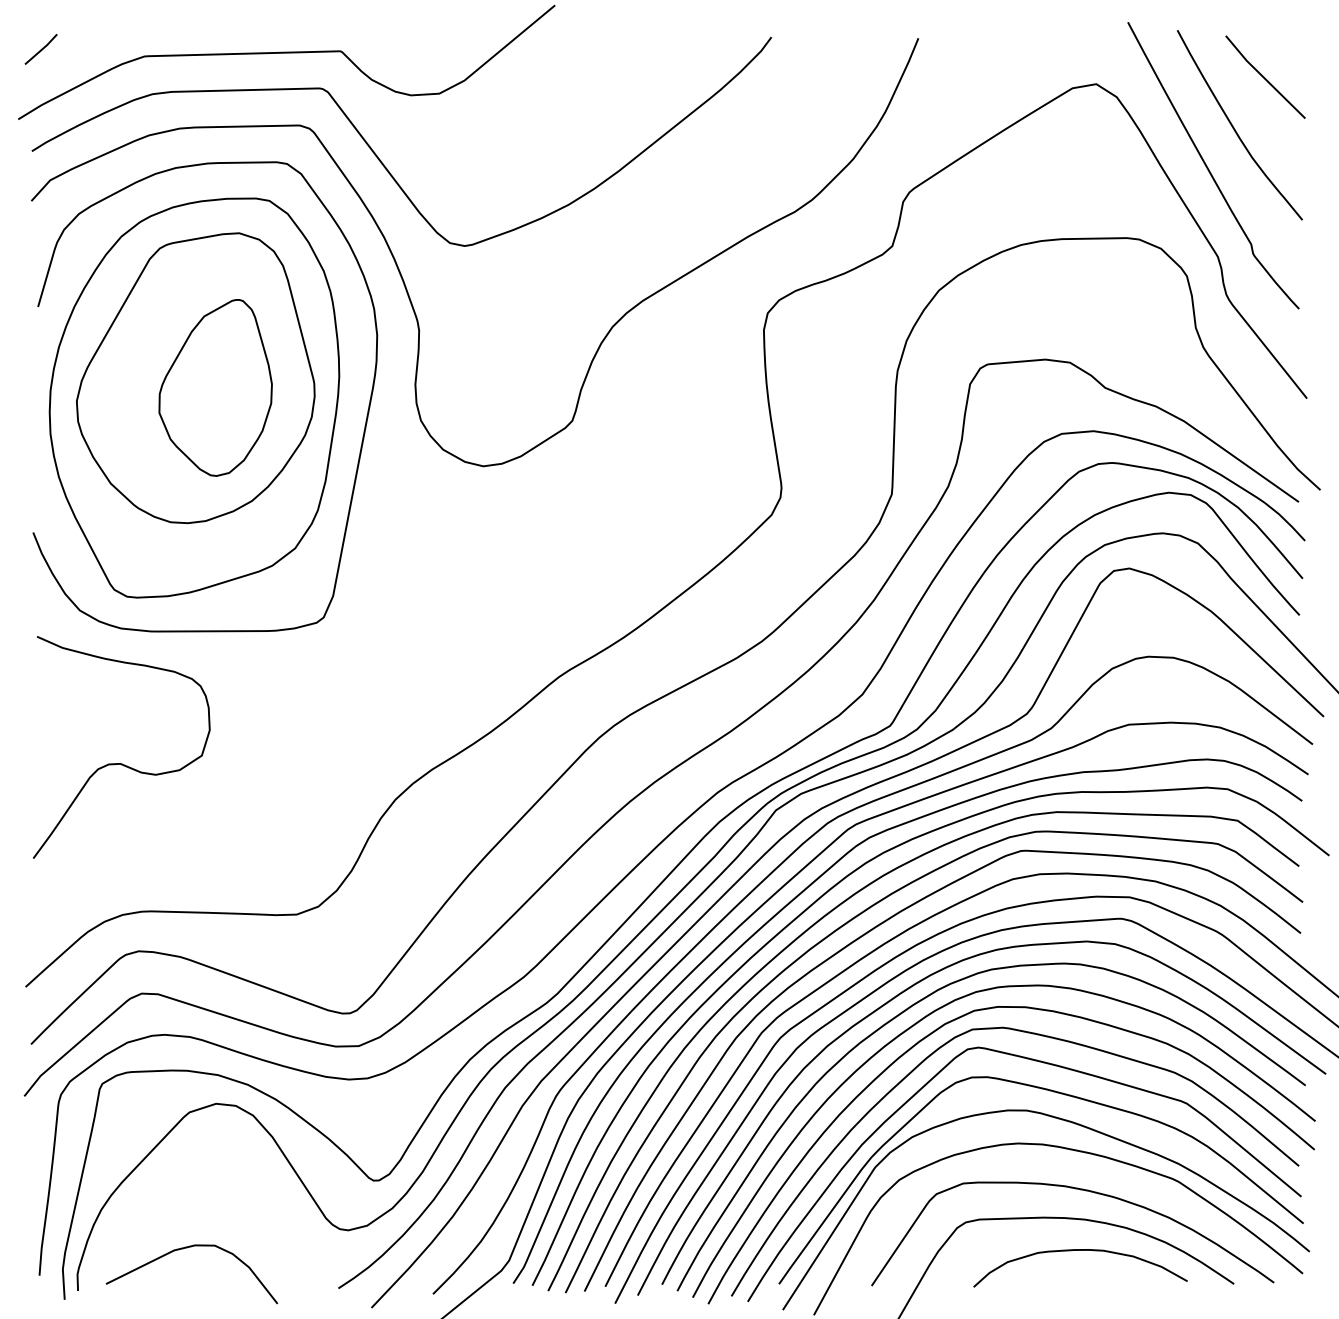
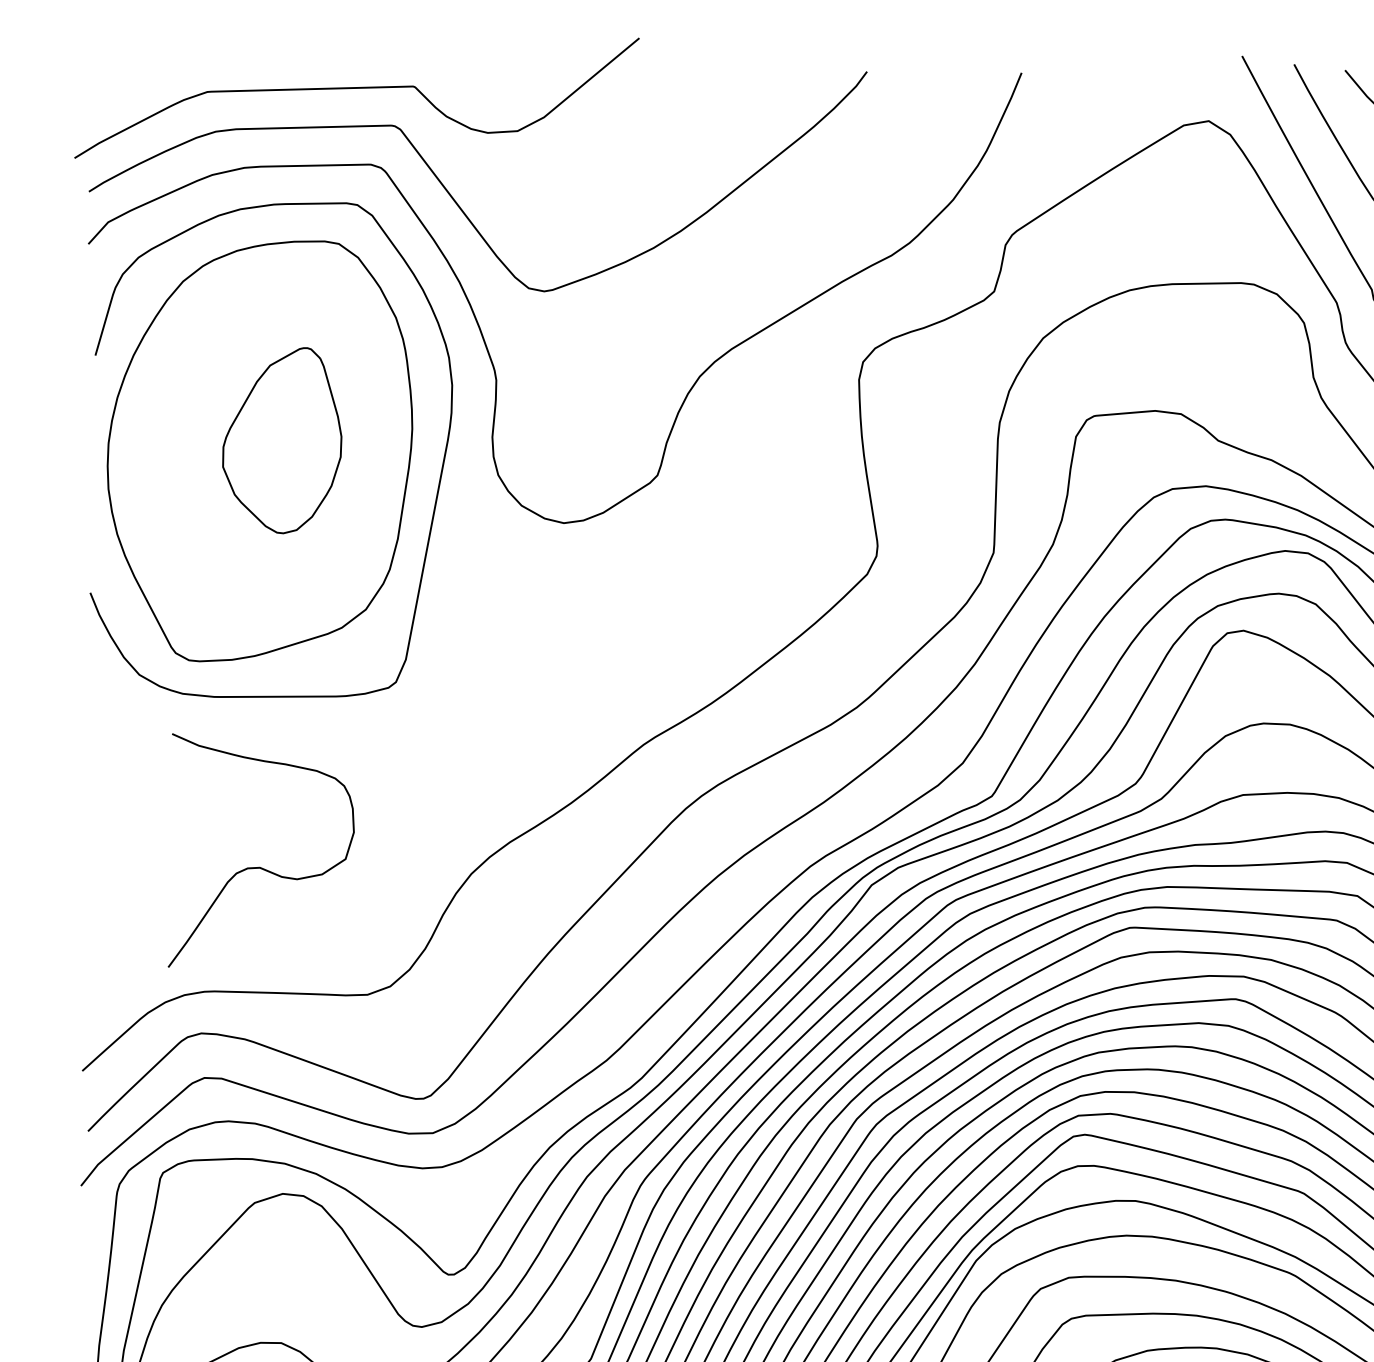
line: (40, 49) -> (97, 84), removed
part: (195, 378) -> (261, 430), removed
curve: (121, 763) -> (261, 867), moved

